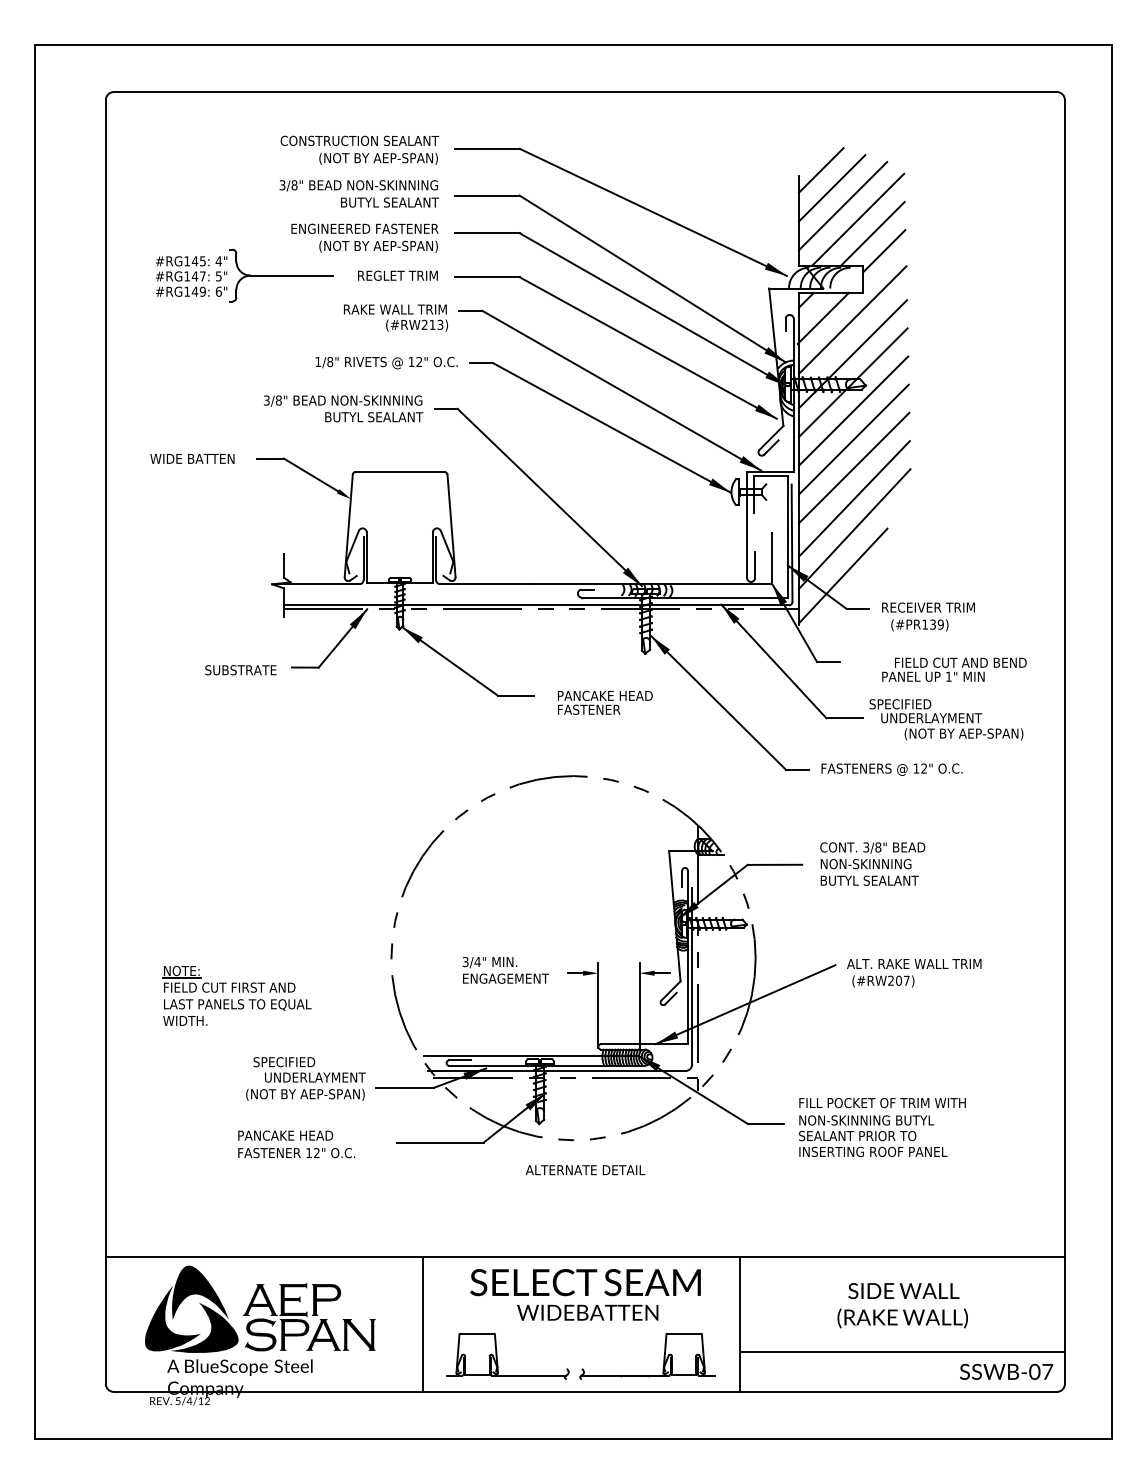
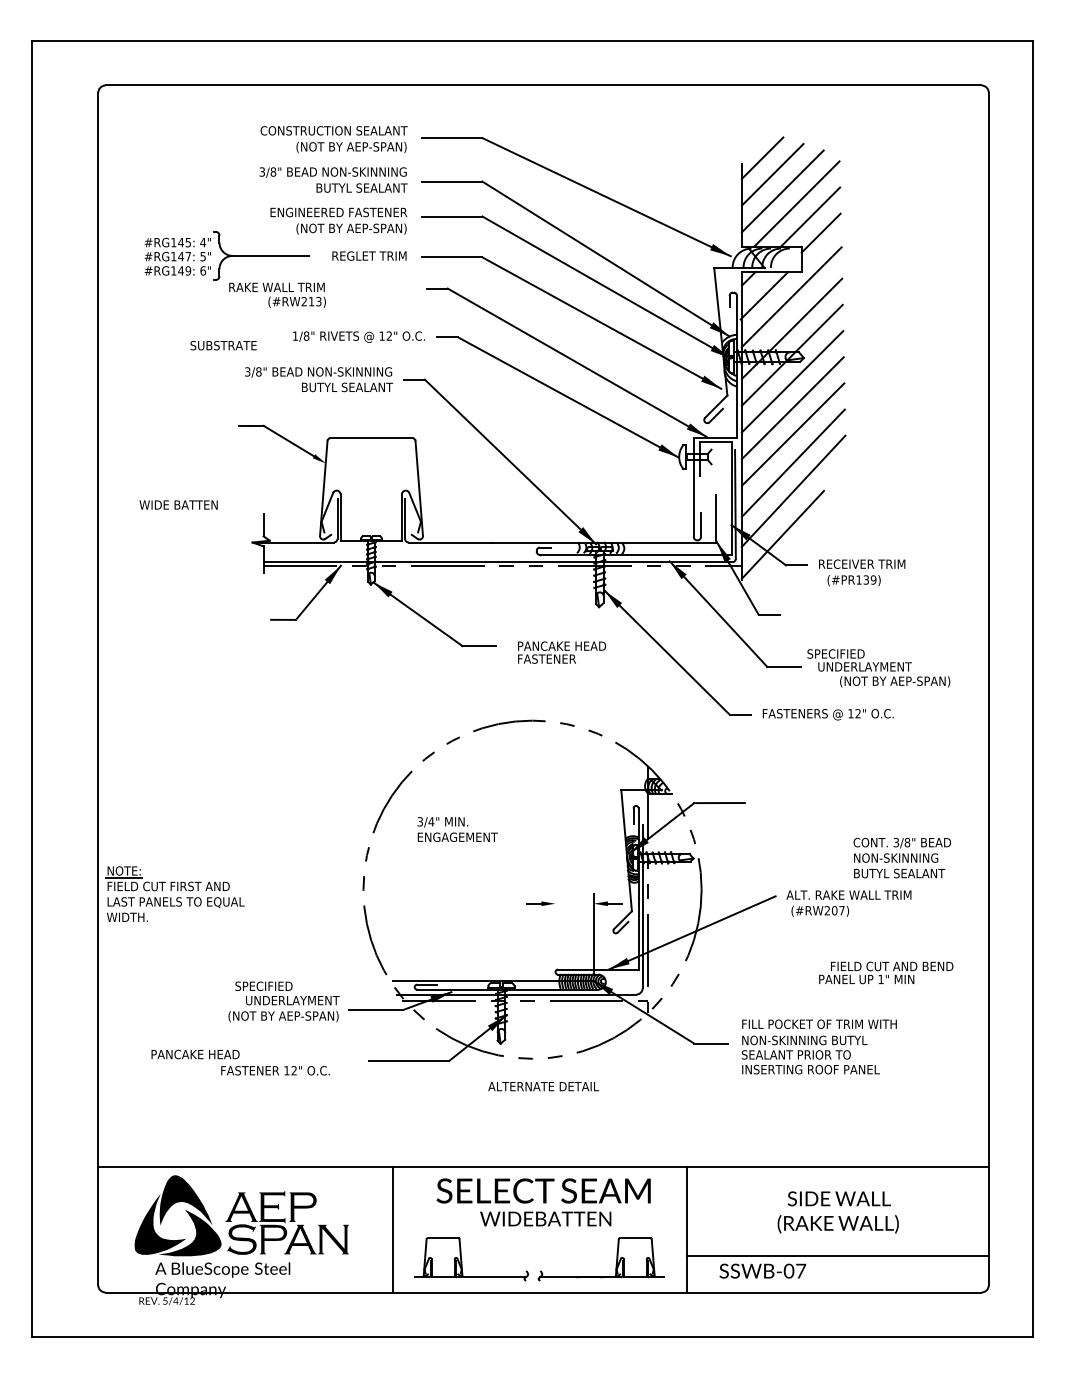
text: (396, 317) -> (278, 294), moved
text: (192, 458) -> (178, 504), moved
text: (954, 669) -> (886, 972), moved
text: (240, 670) -> (223, 345), moved
text: (872, 863) -> (902, 857), moved
text: (505, 970) -> (457, 829), moved
part: (236, 995) -> (174, 893), moved
line: (598, 1005) -> (555, 933), removed
text: (285, 1135) -> (195, 1054), moved
text: (1006, 1371) -> (762, 1270), moved

